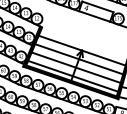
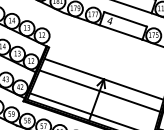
line: (75, 67) -> (94, 102), removed

